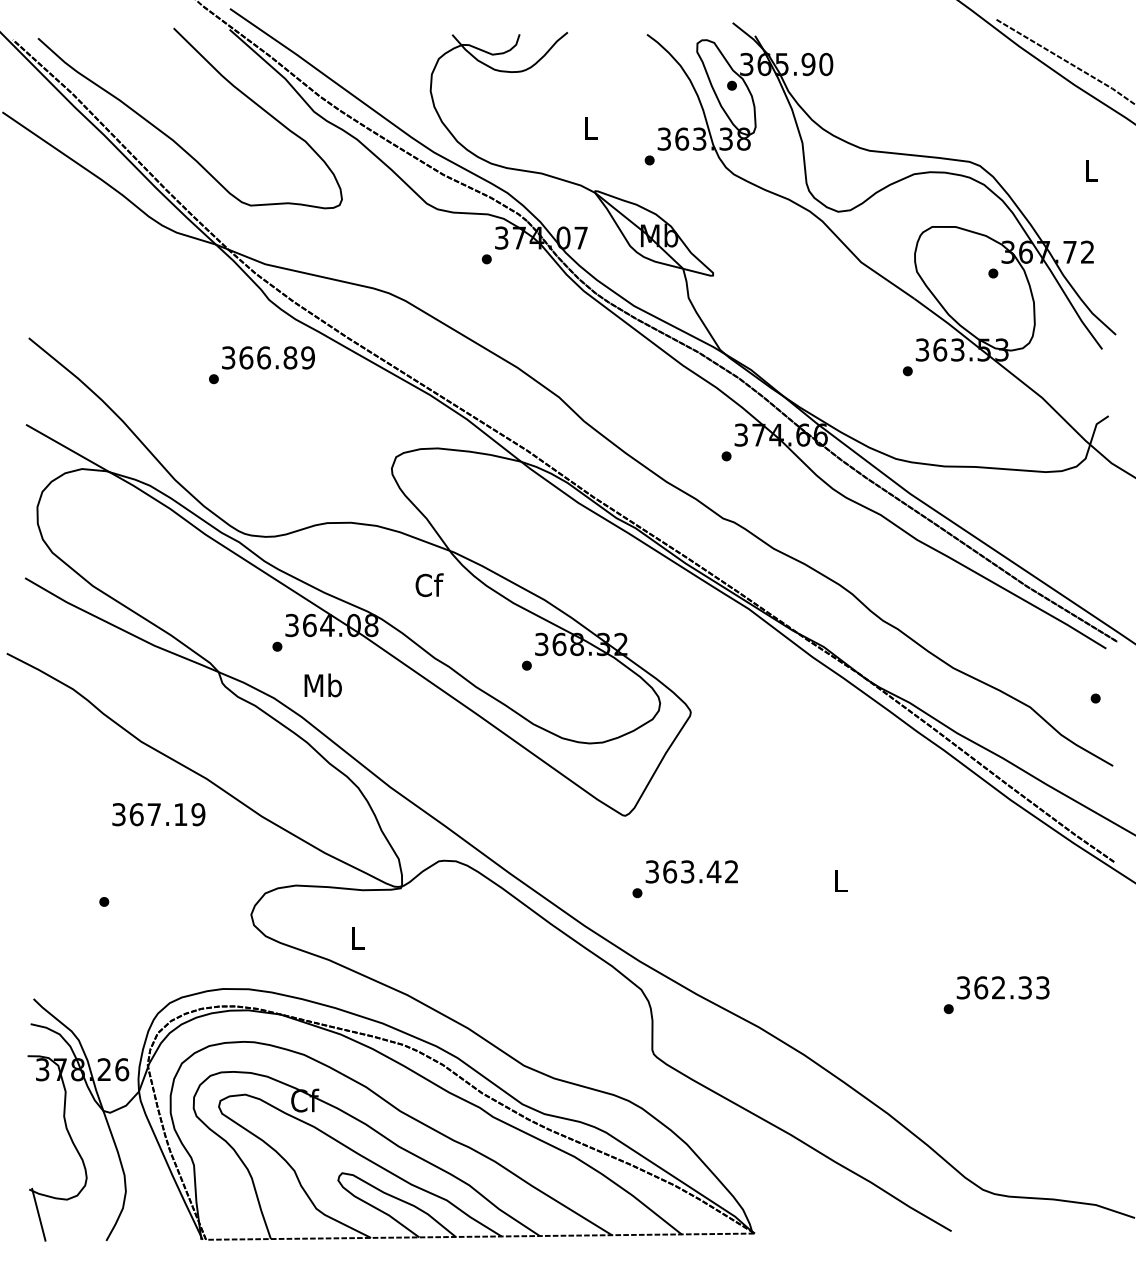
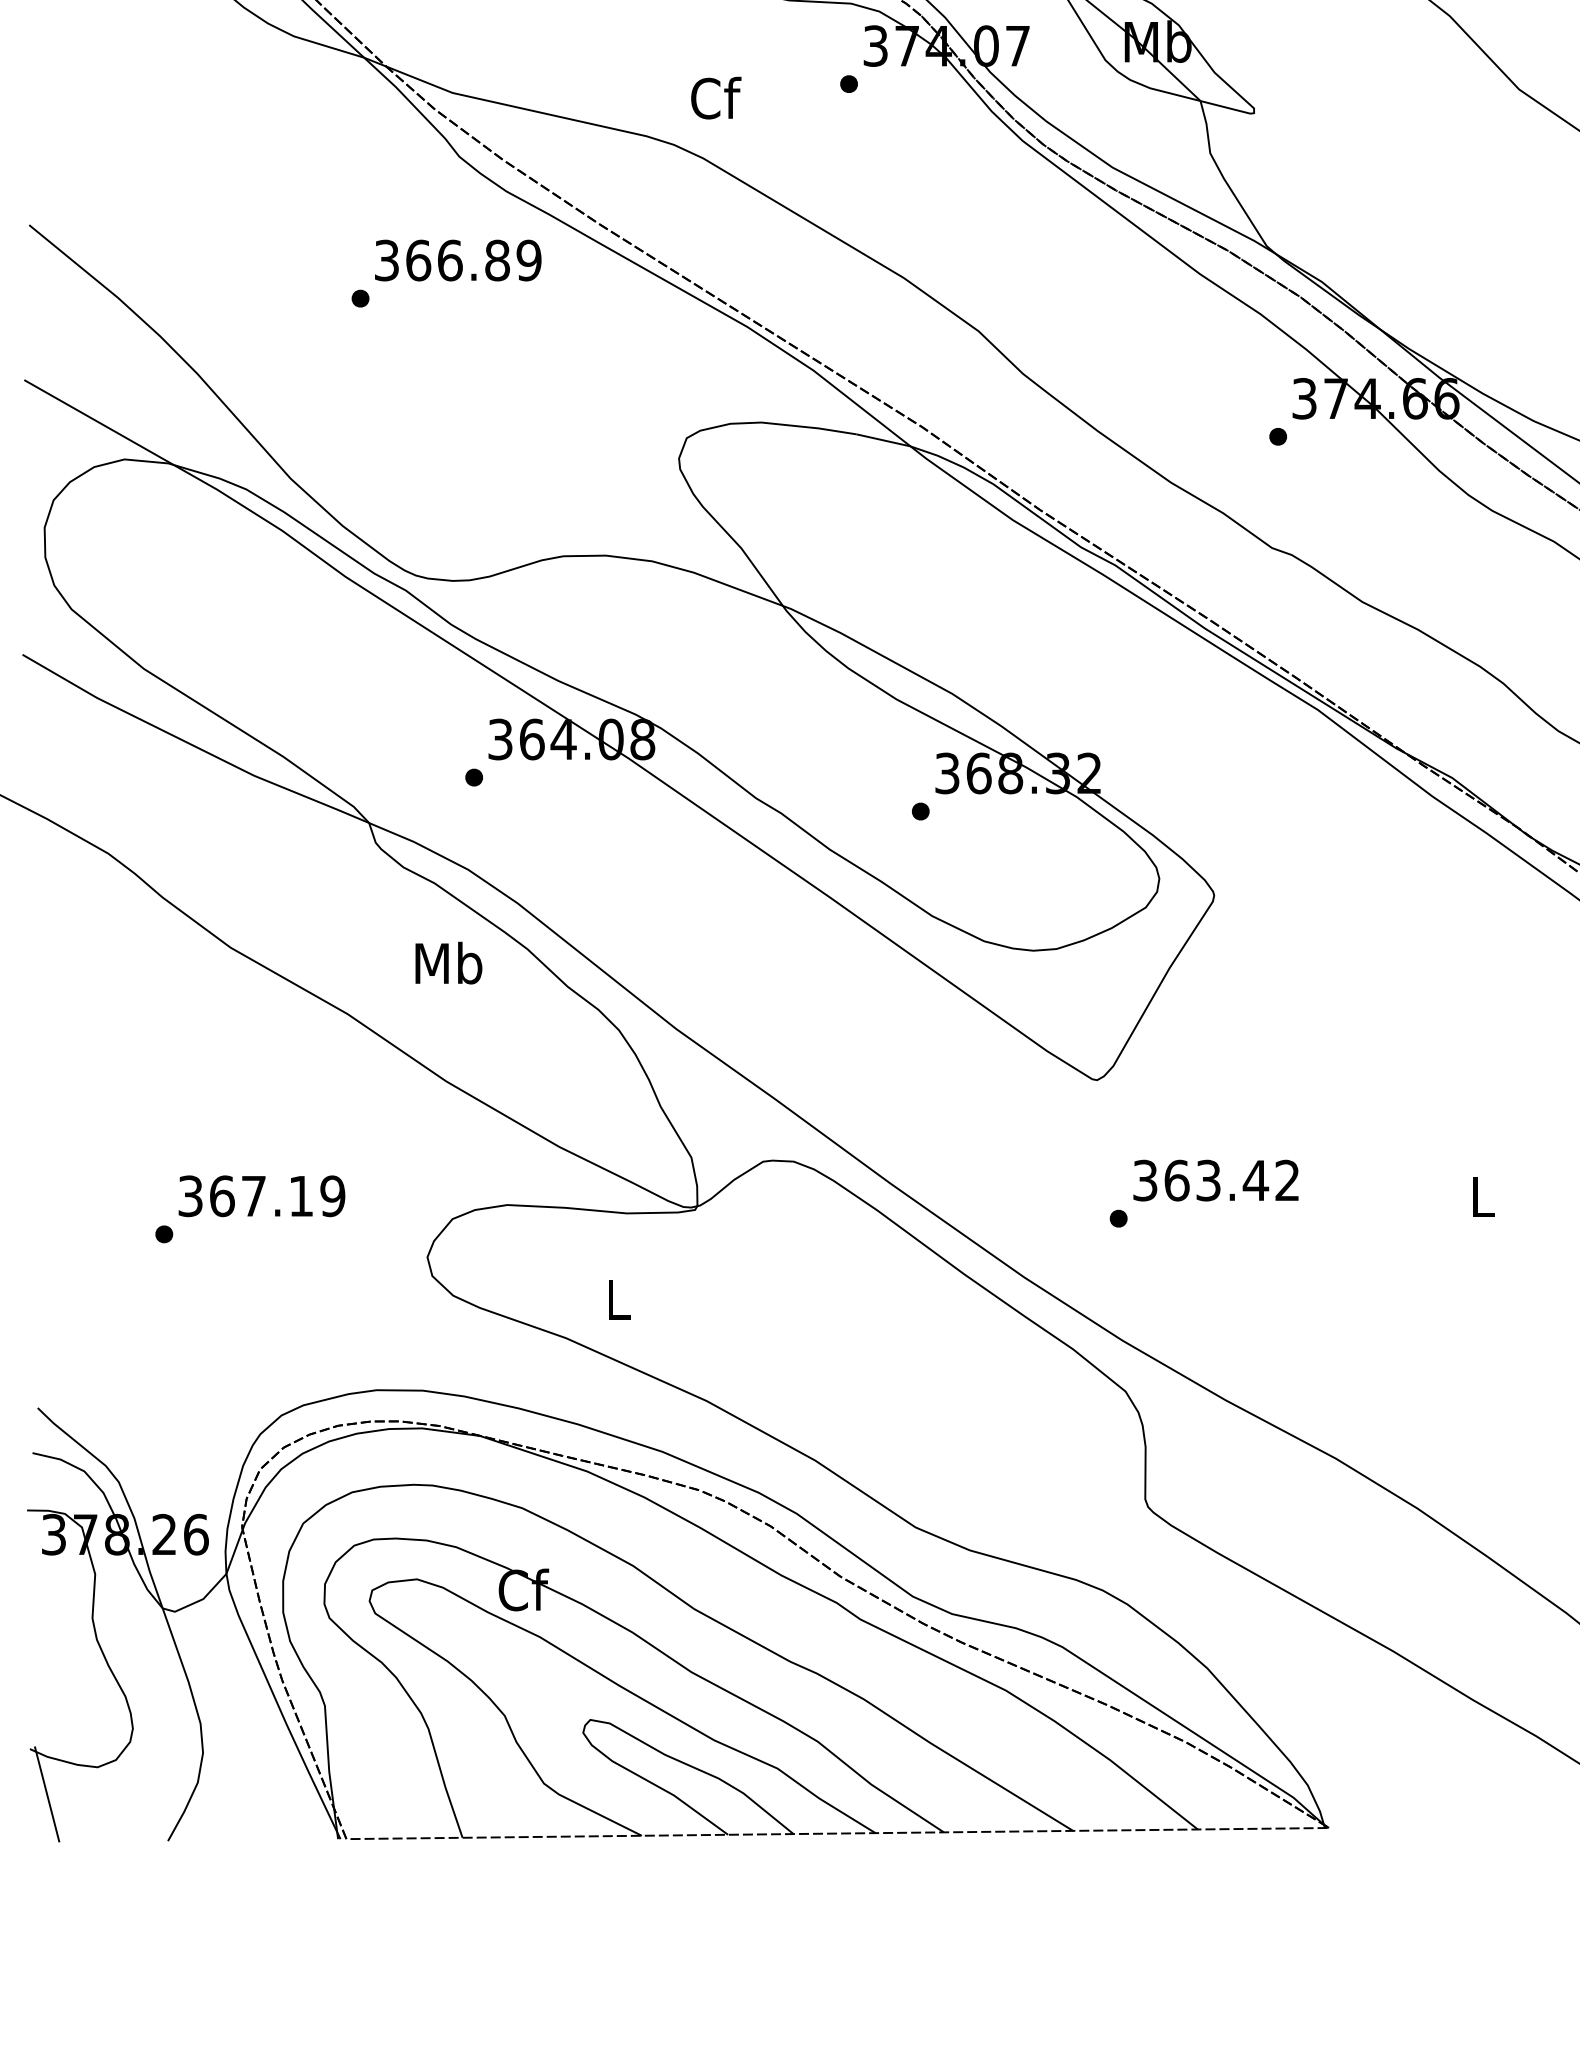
text: (429, 585) -> (716, 98), moved
text: (322, 685) -> (447, 963), moved
text: (158, 814) -> (261, 1195), moved

